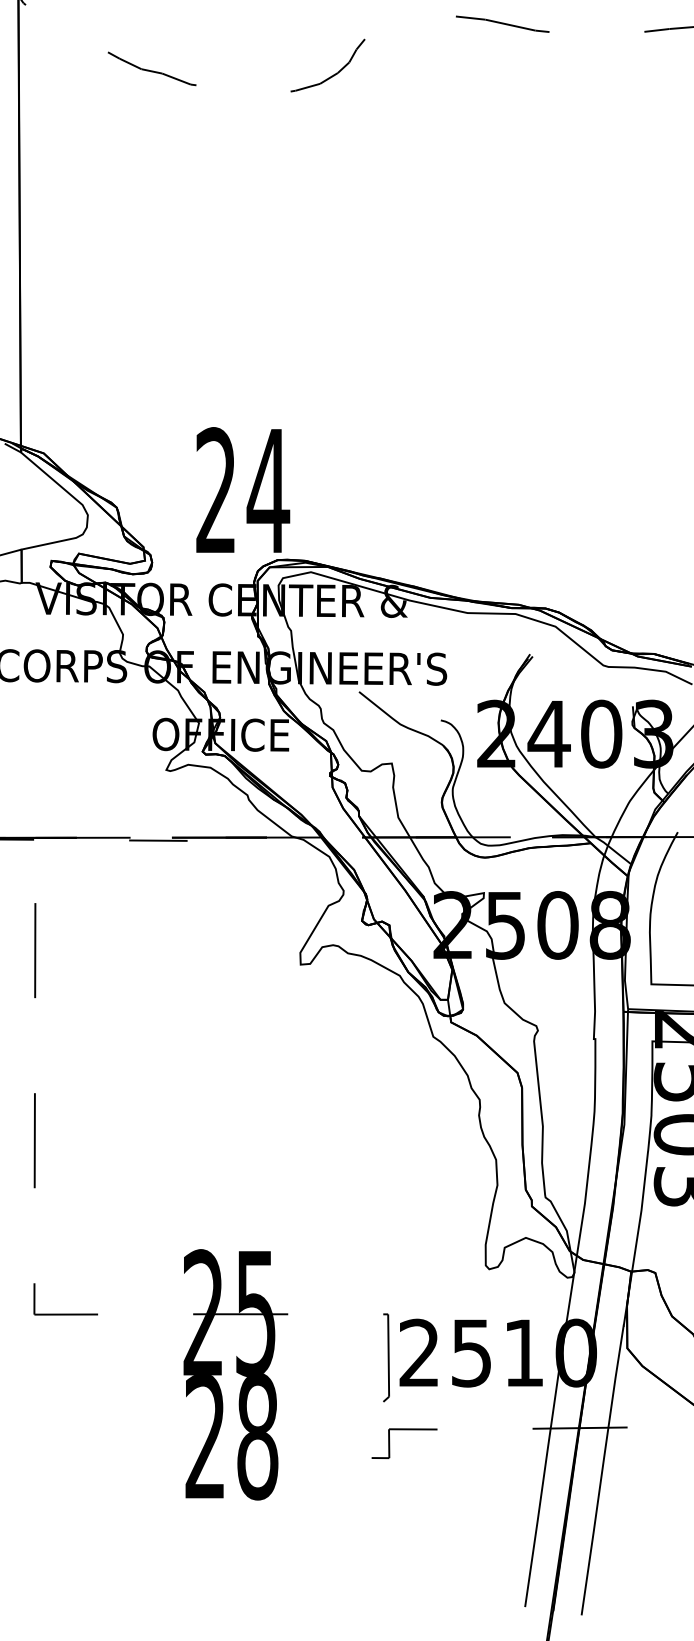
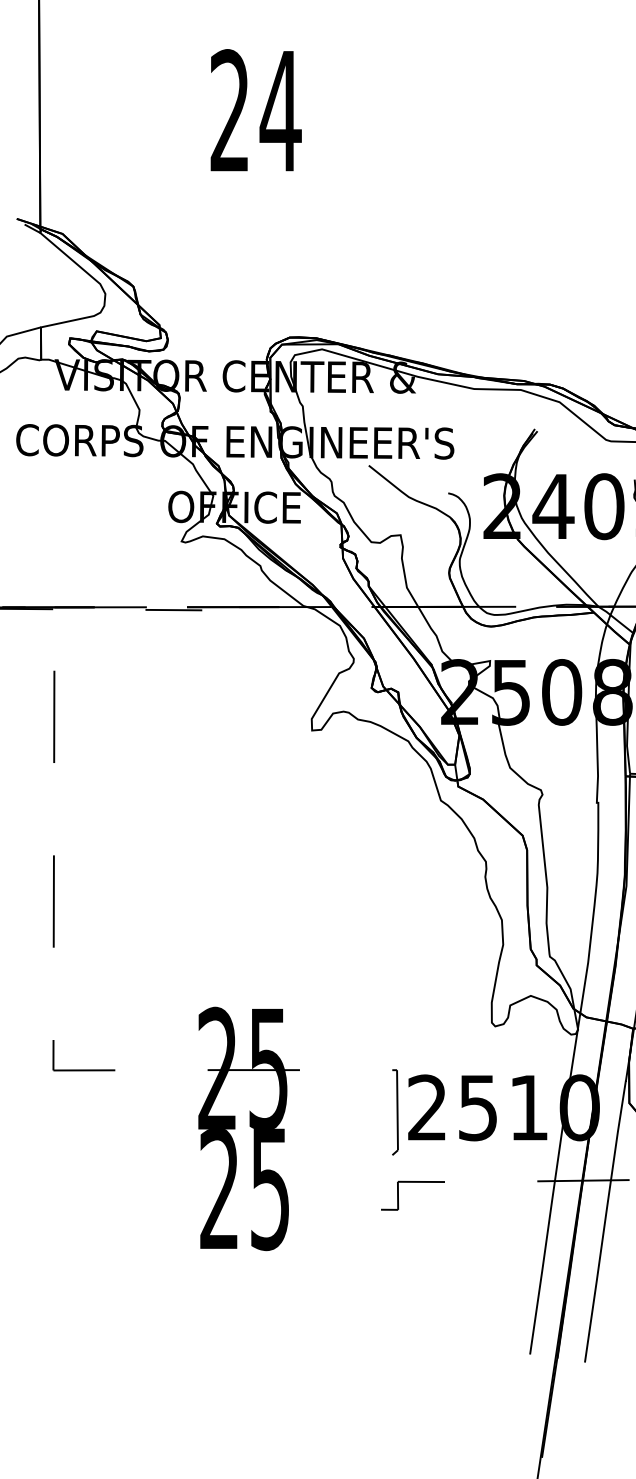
text: (243, 489) -> (256, 109), moved
text: (257, 1436) -> (270, 1188), 28 -> 25

